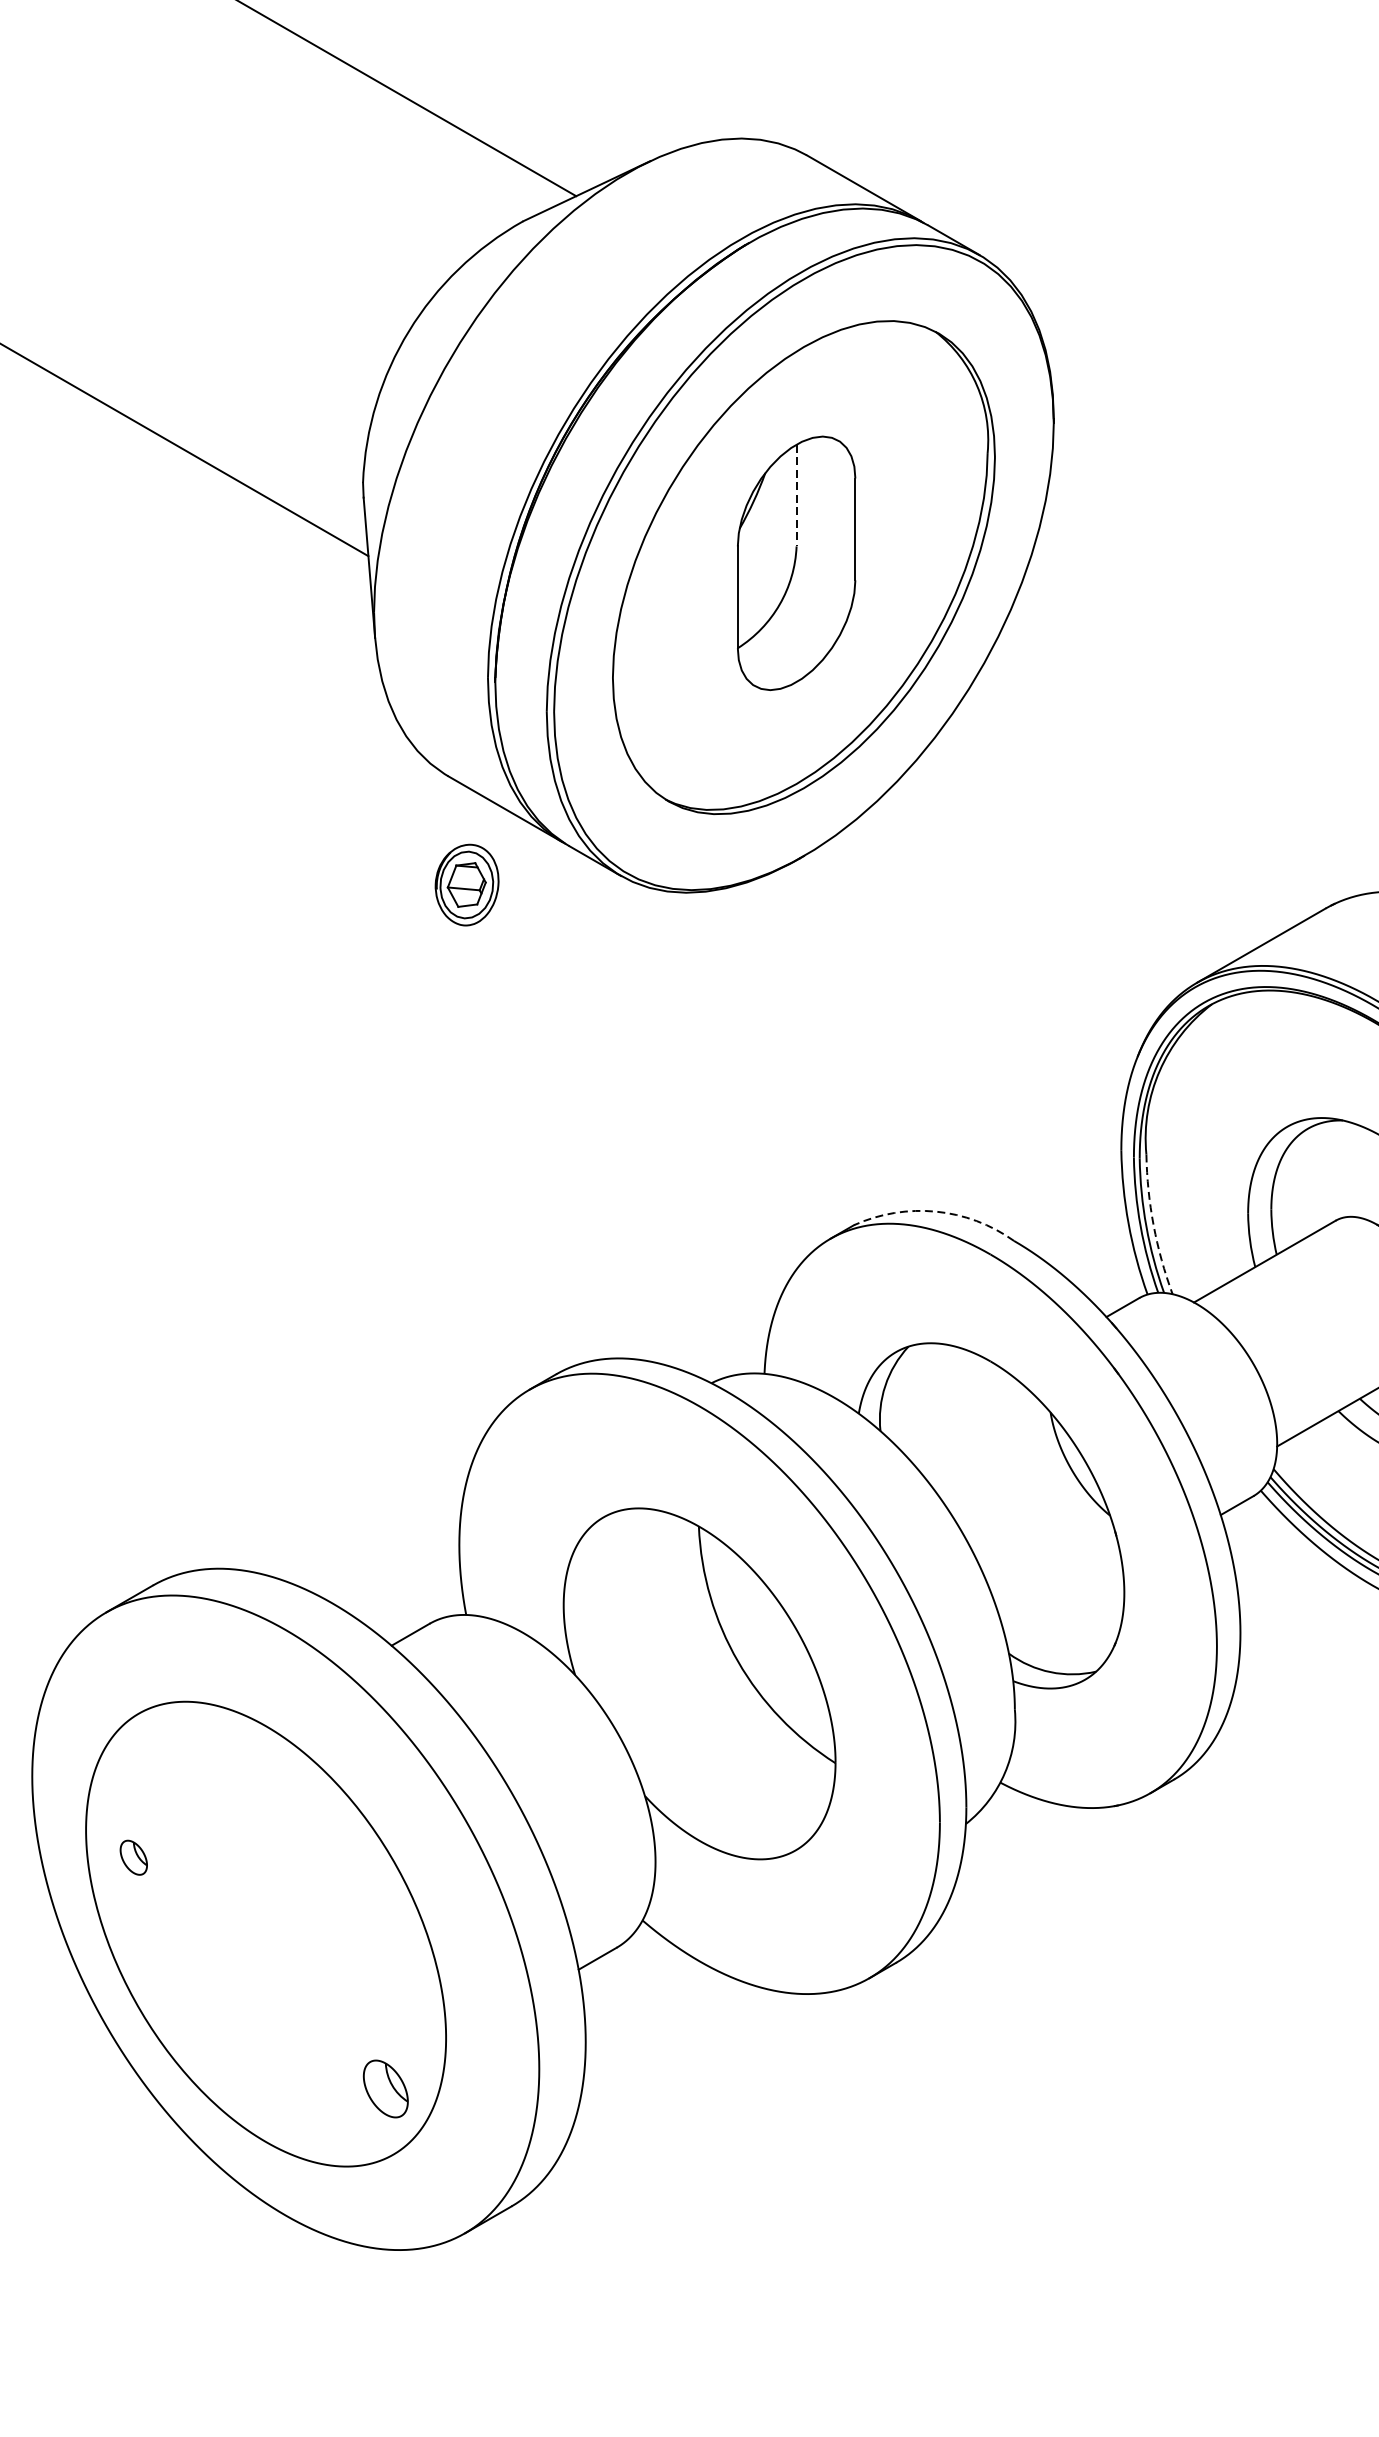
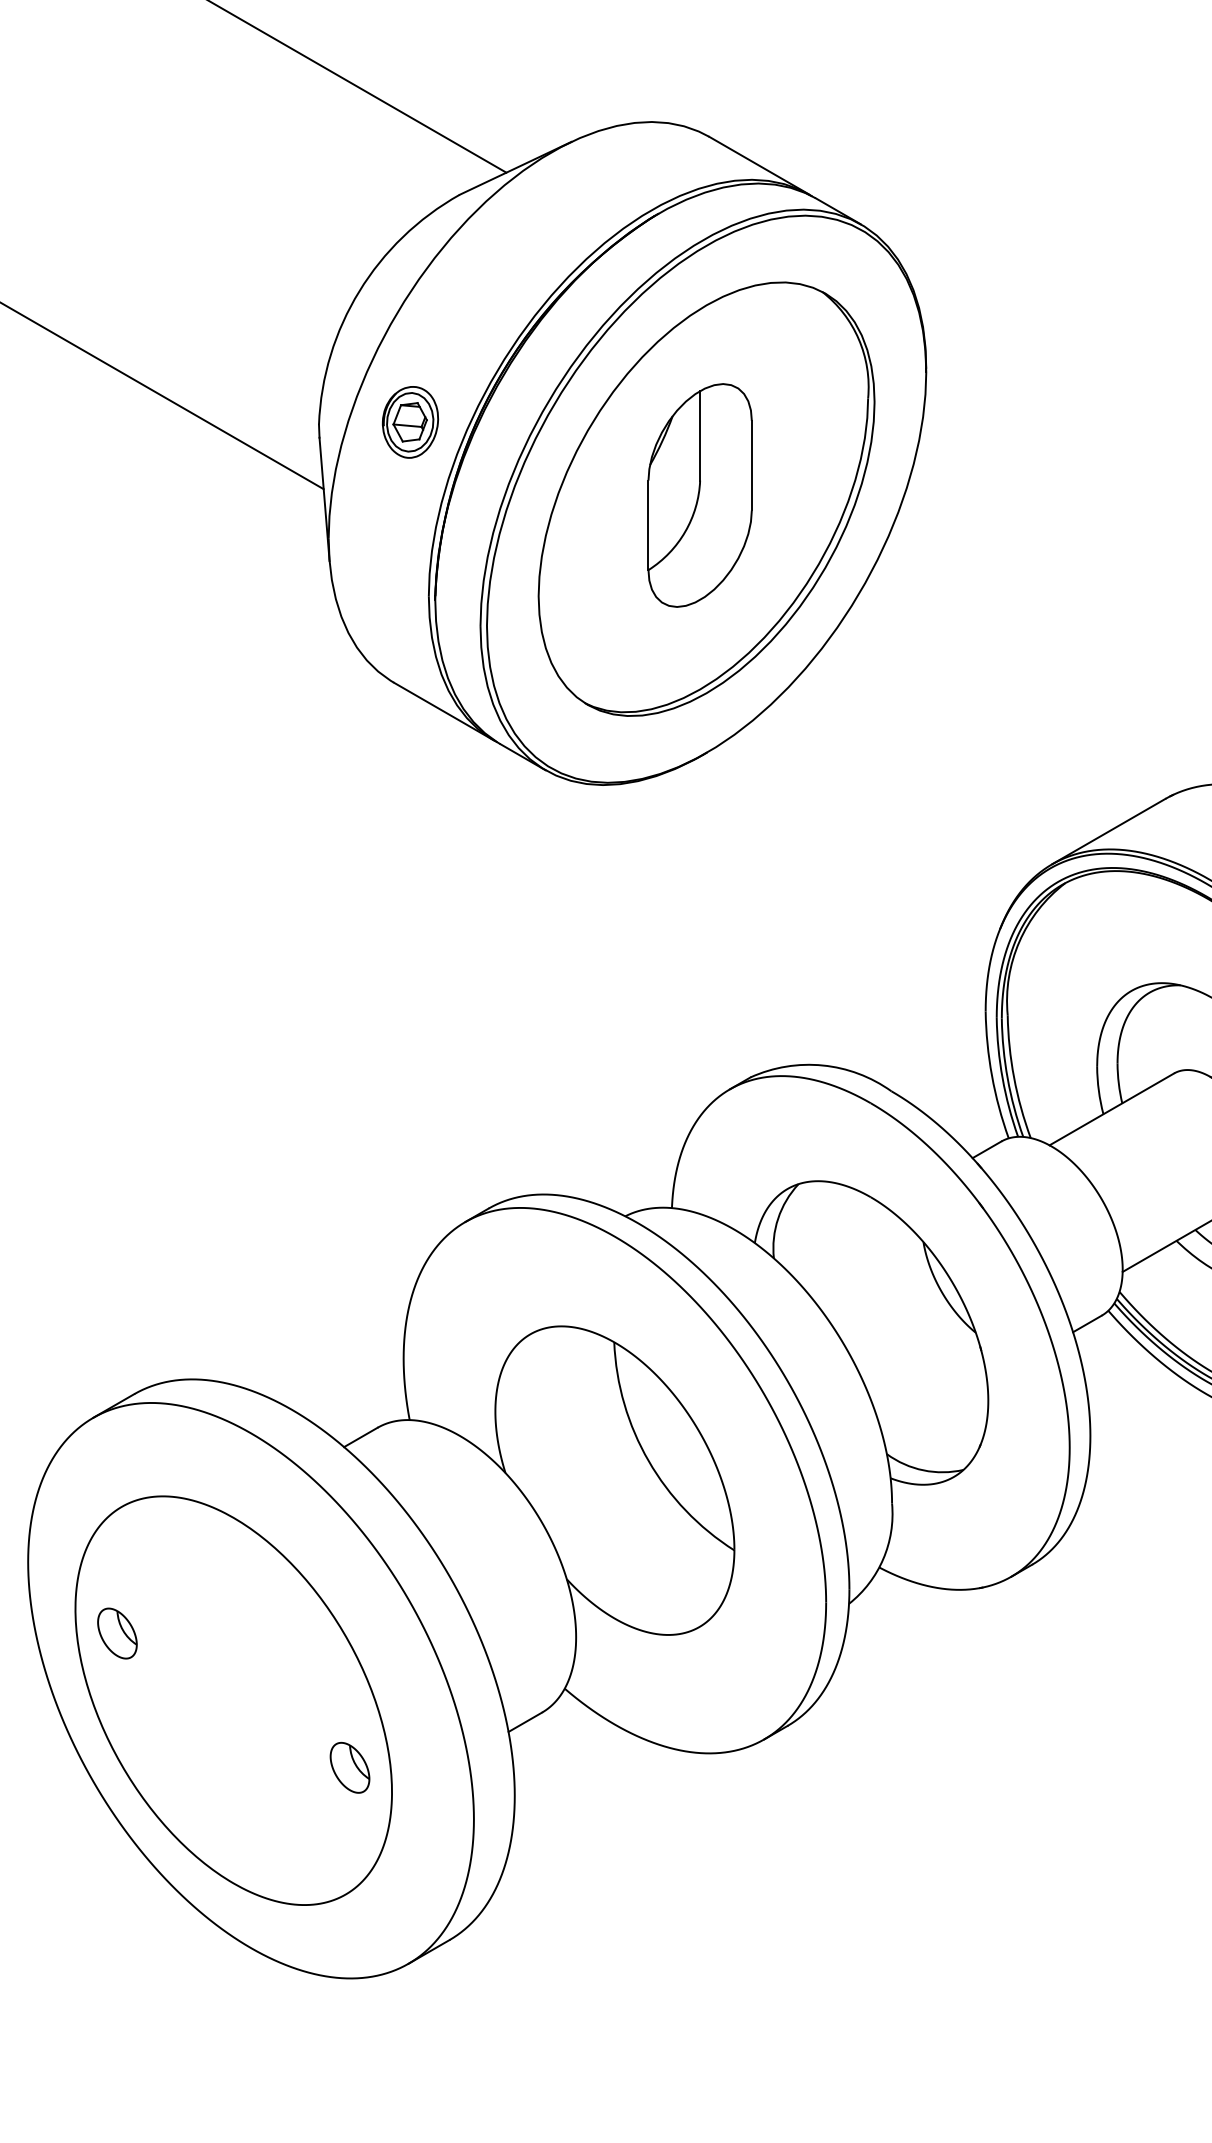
line: (796, 495) -> (700, 435), dashed -> solid
part: (467, 885) -> (410, 422), moved
arc: (935, 1211) -> (822, 1065), dashed -> solid
arc: (1154, 1225) -> (1014, 1077), dashed -> solid
part: (133, 1857) -> (117, 1633), size x1.67
part: (385, 2088) -> (349, 1767), moved

